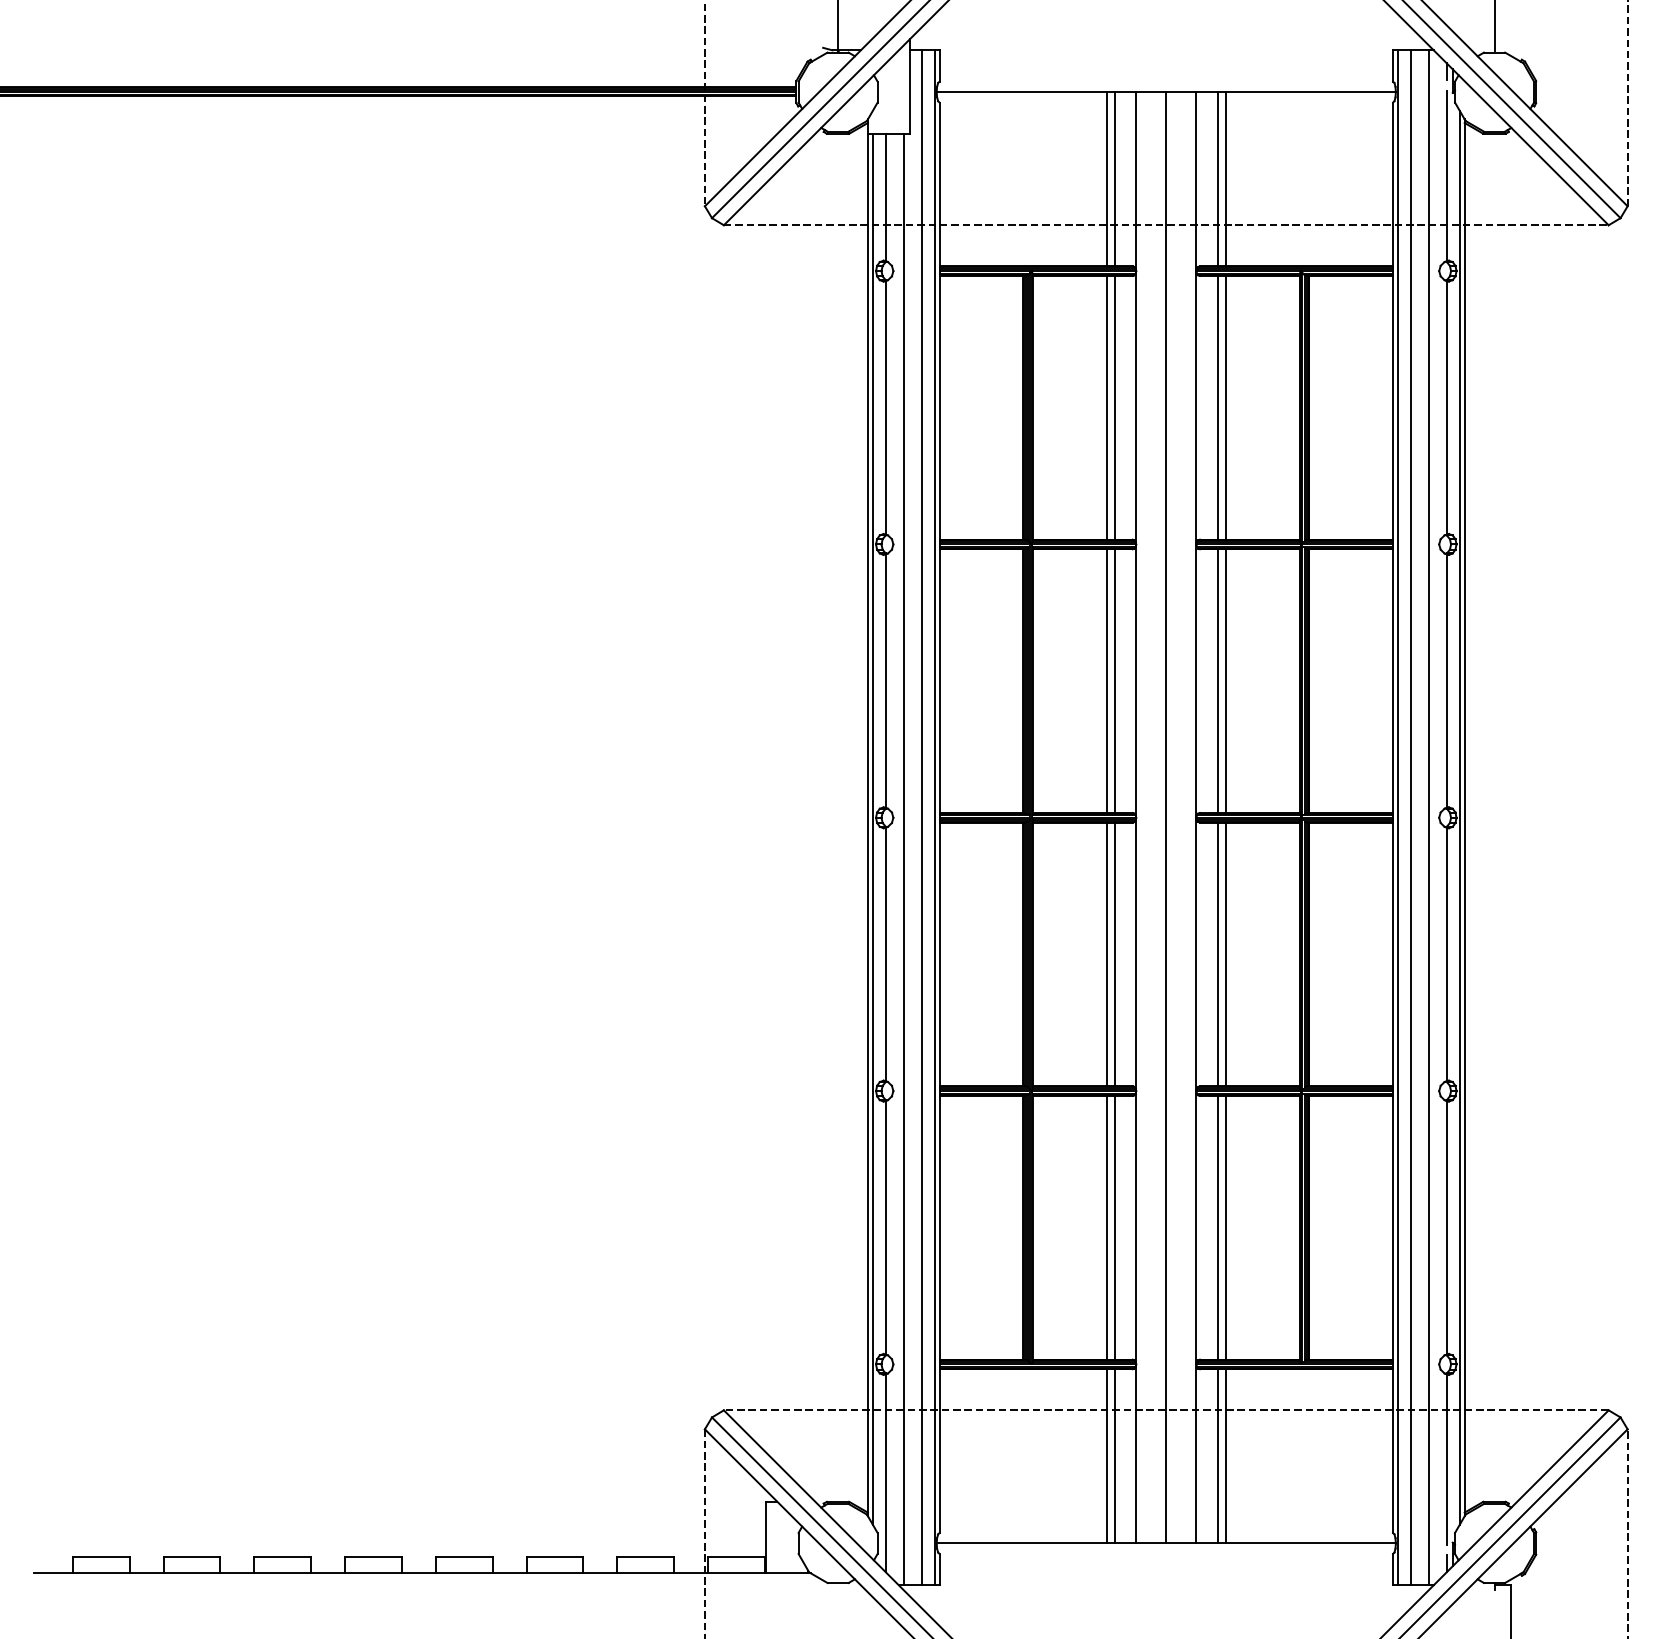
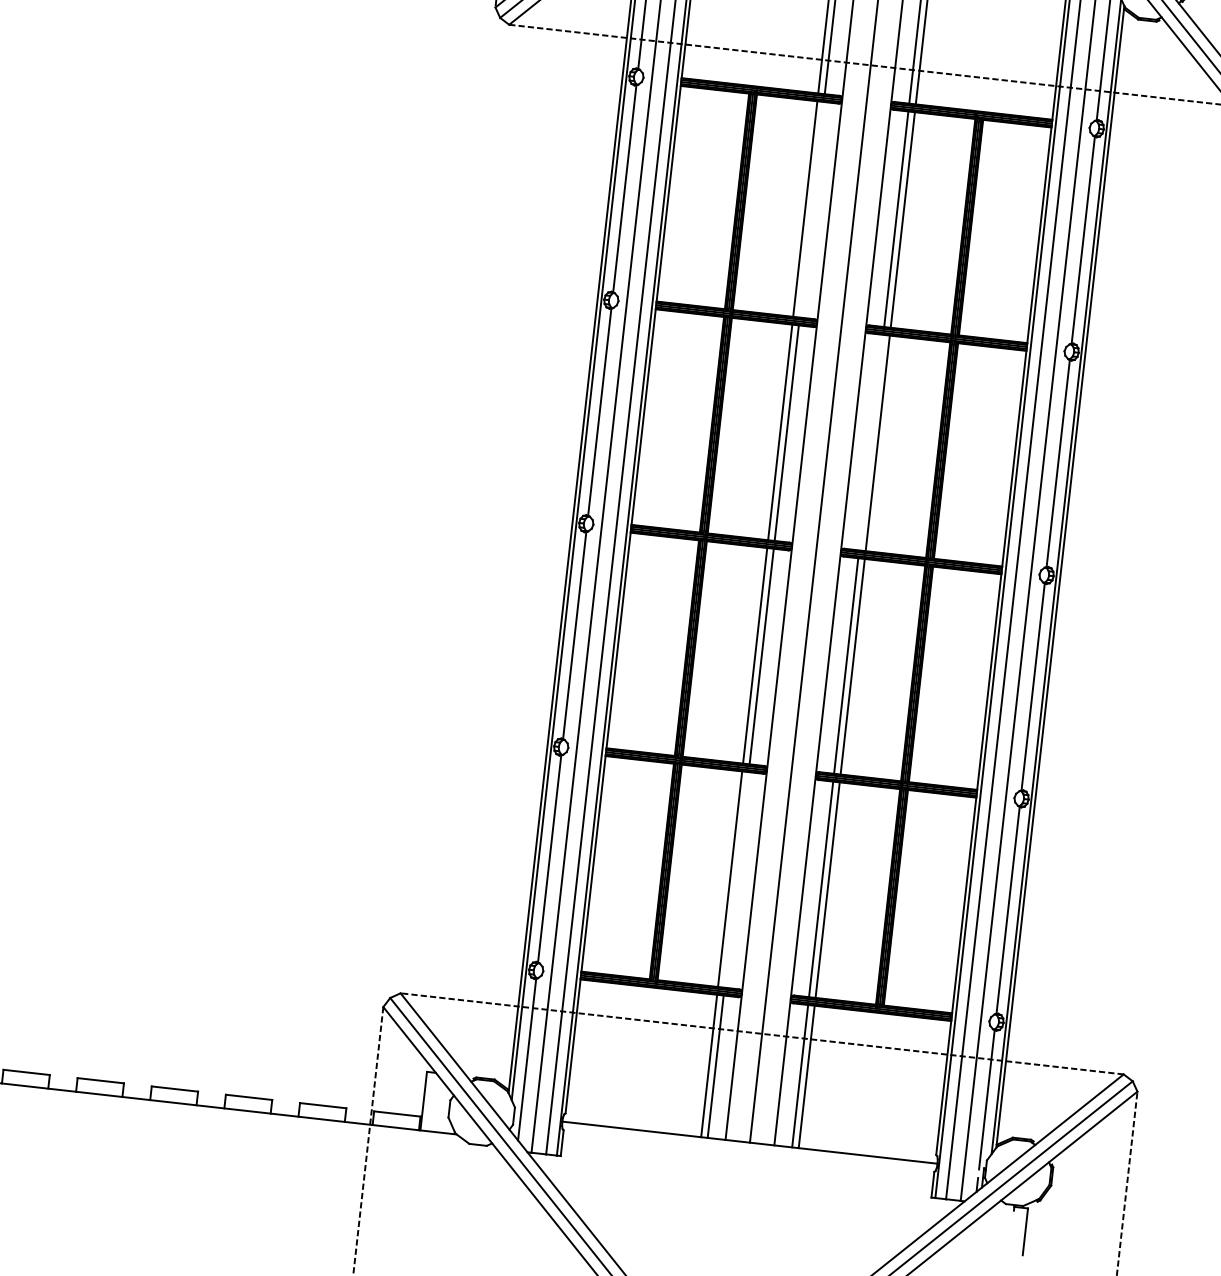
line: (1114, 407) -> (811, 209), removed
line: (1217, 681) -> (870, 442), removed
line: (1114, 1227) -> (736, 879), removed

